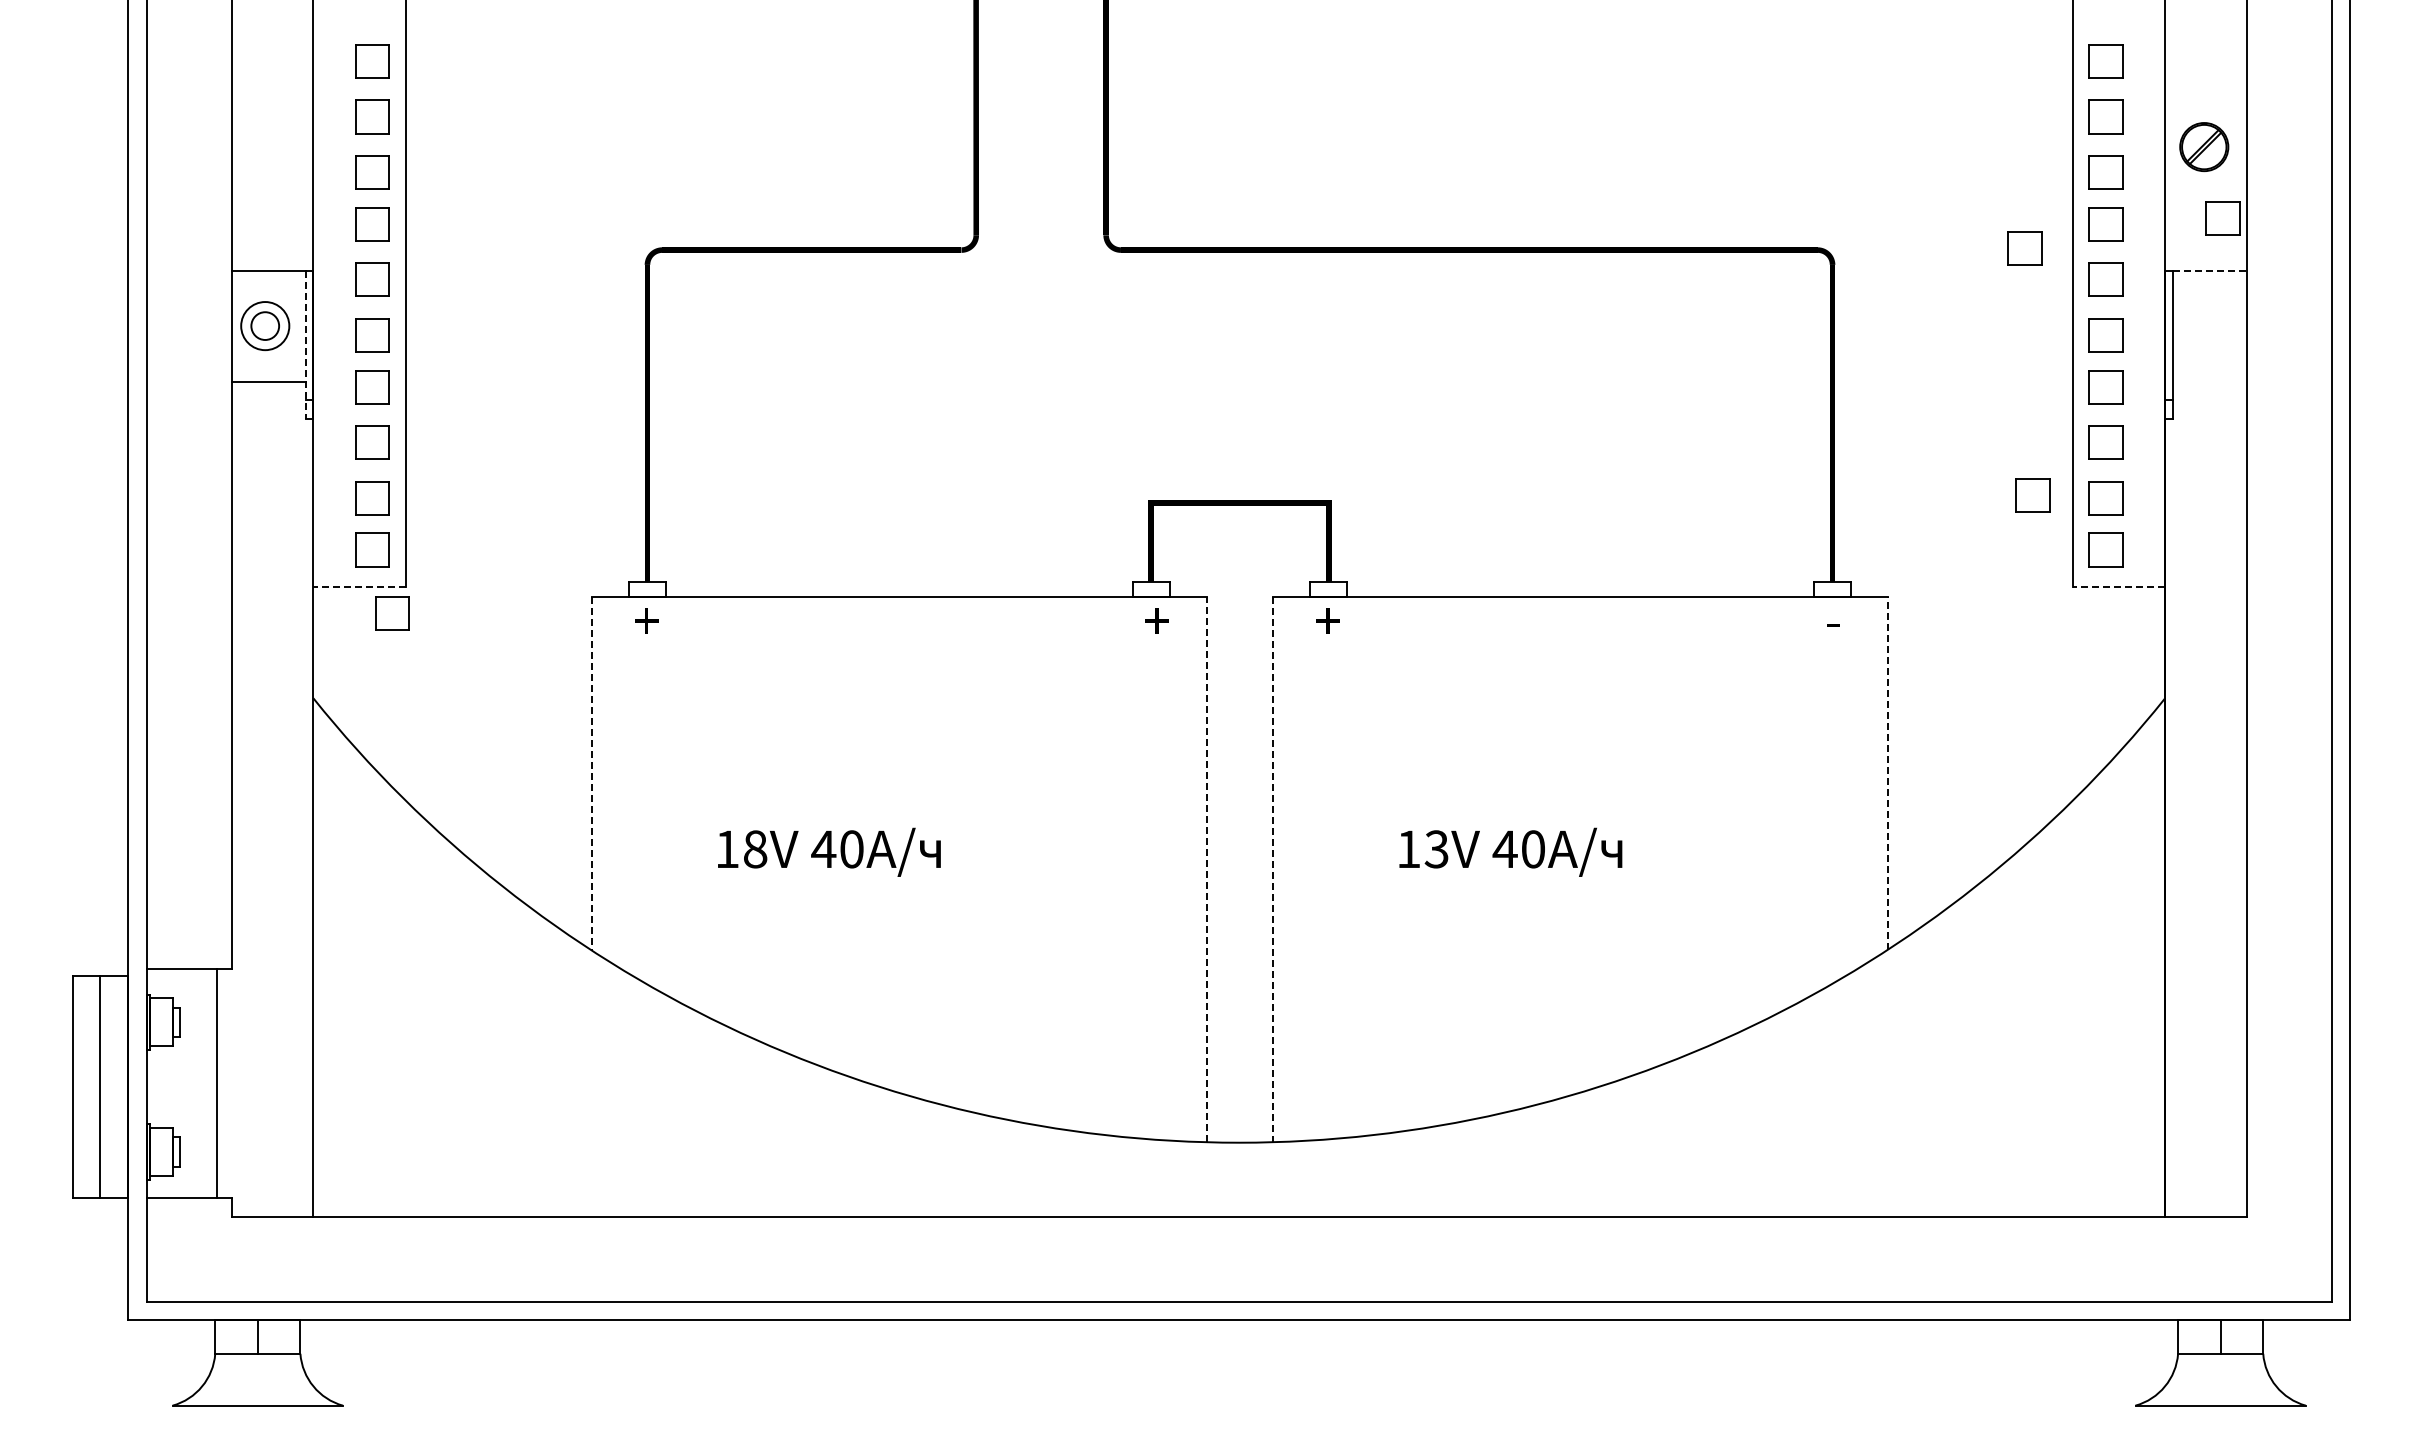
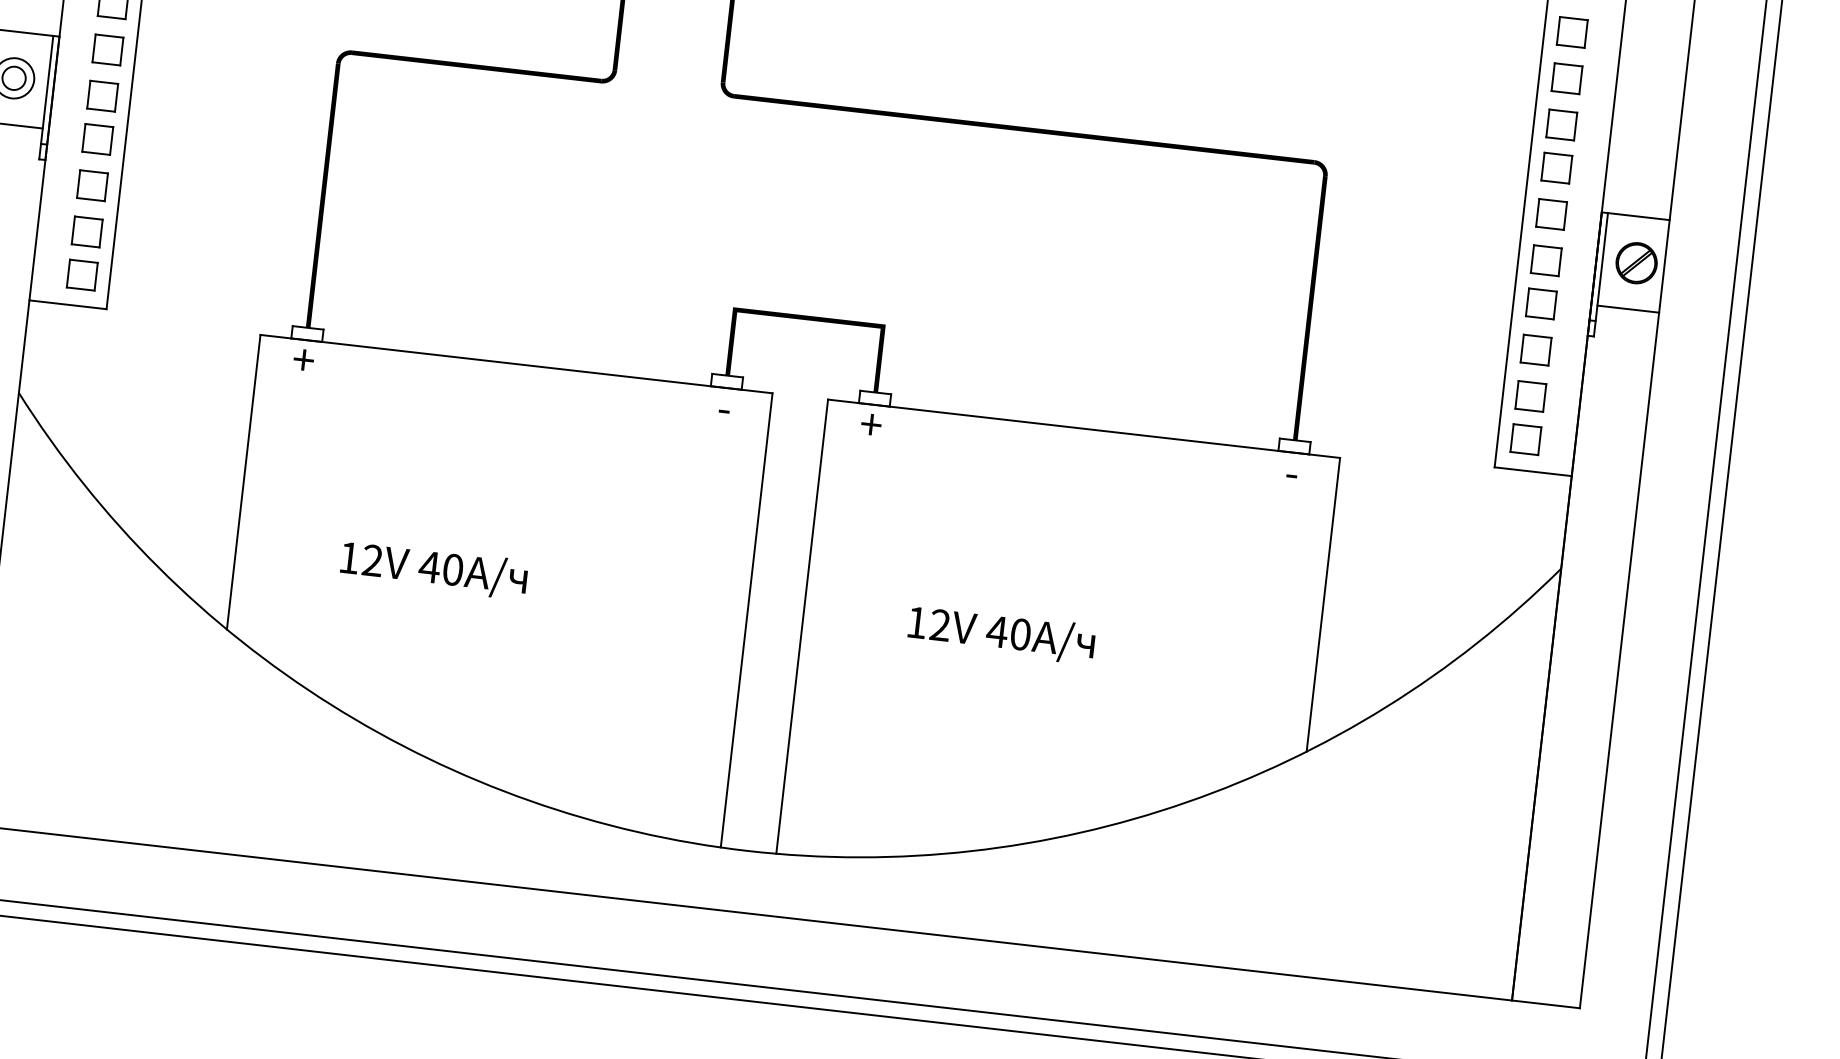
part: (2204, 147) -> (1636, 263), moved
part: (2222, 218) -> (1654, 174), removed
part: (2024, 248) -> (1486, 180), removed
line: (2210, 270) -> (1639, 216), dashed -> solid
line: (306, 345) -> (46, 98), dashed -> solid
line: (2209, 381) -> (1628, 309), added
part: (2032, 495) -> (1469, 387), removed
line: (359, 587) -> (67, 305), dashed -> solid
line: (2118, 587) -> (1532, 471), dashed -> solid
part: (392, 613) -> (92, 329), removed
text: (1156, 620) -> (728, 408), + -> -
line: (1888, 772) -> (1323, 604), dashed -> solid
line: (591, 773) -> (243, 481), dashed -> solid
text: (755, 849) -> (372, 560), 18V -> 12V
text: (1436, 849) -> (939, 625), 13V -> 12V
line: (1206, 869) -> (746, 620), dashed -> solid
line: (1273, 869) -> (802, 626), dashed -> solid

